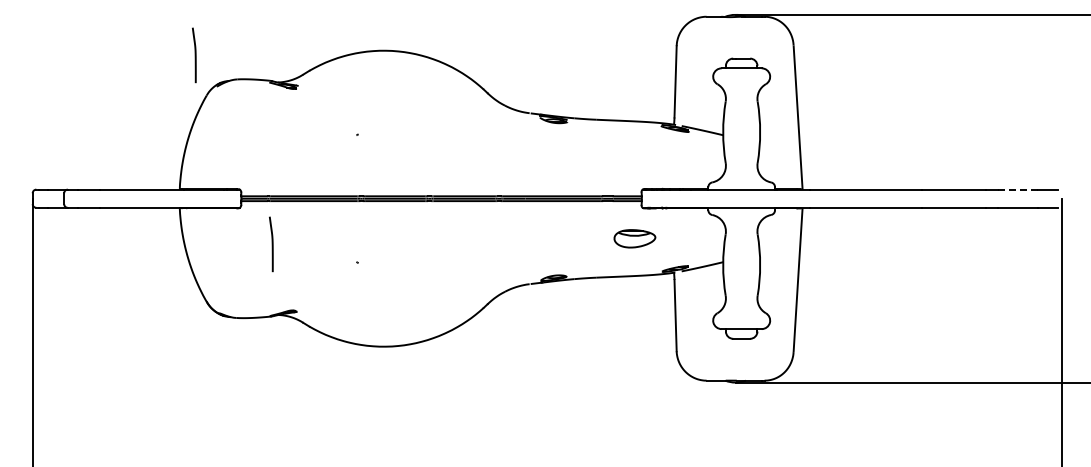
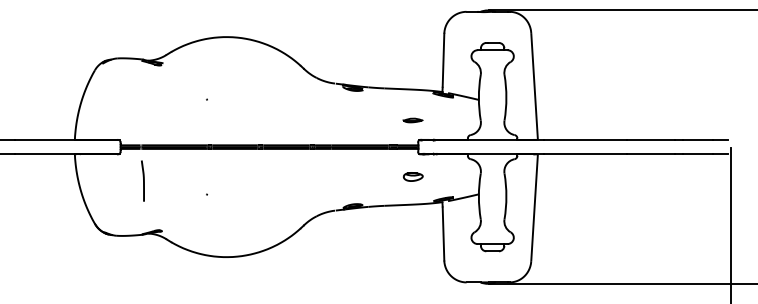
line: (194, 55) -> (85, 40), removed
part: (634, 162) -> (412, 120), added
line: (1017, 189) -> (697, 140), dashed -> solid
part: (634, 238) -> (412, 176), size x0.62

